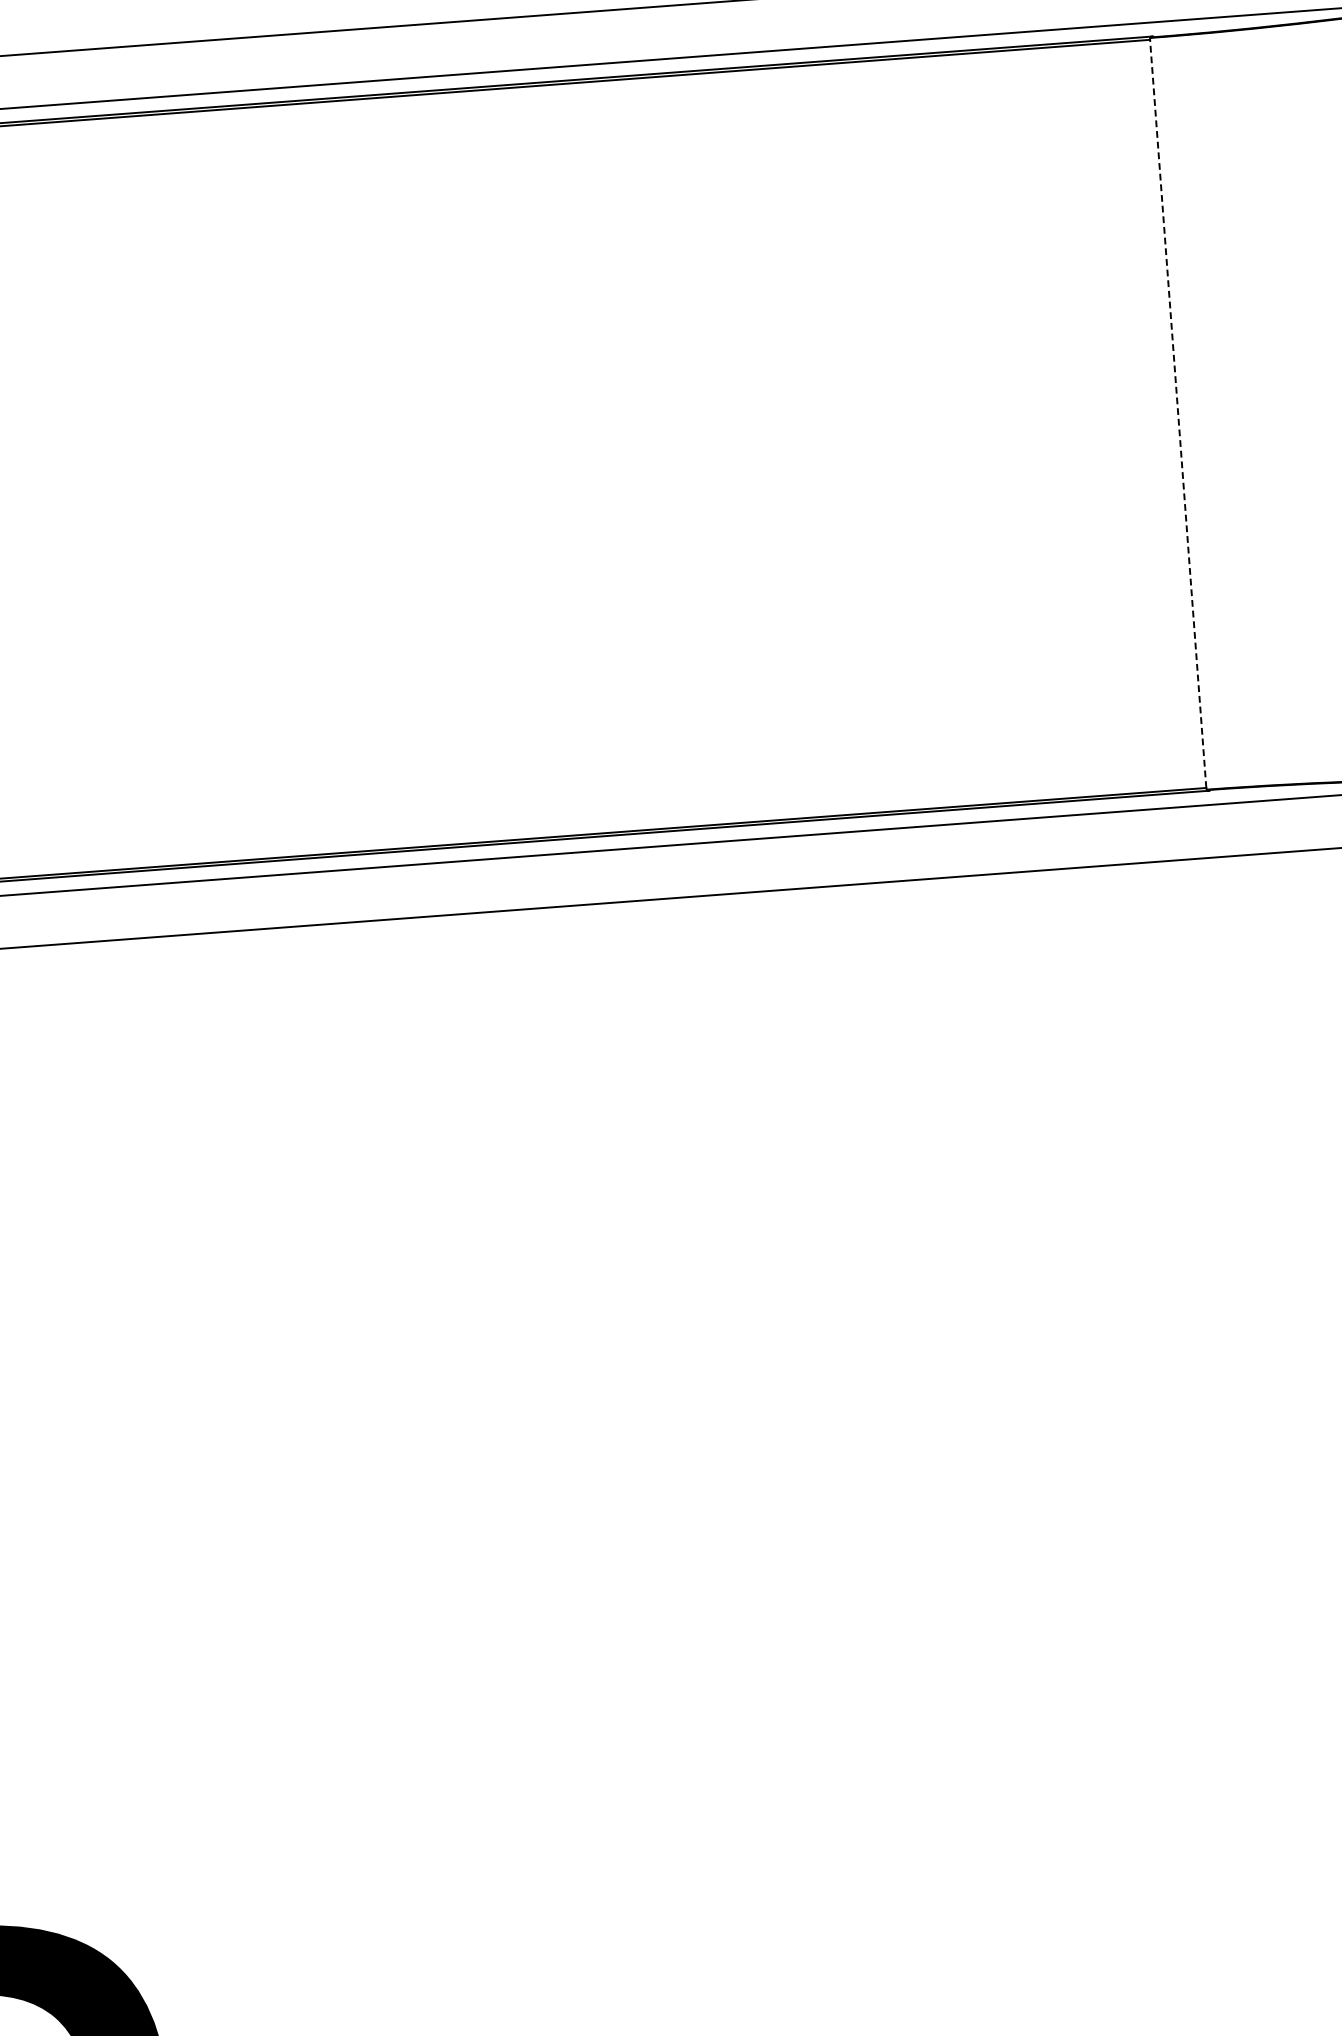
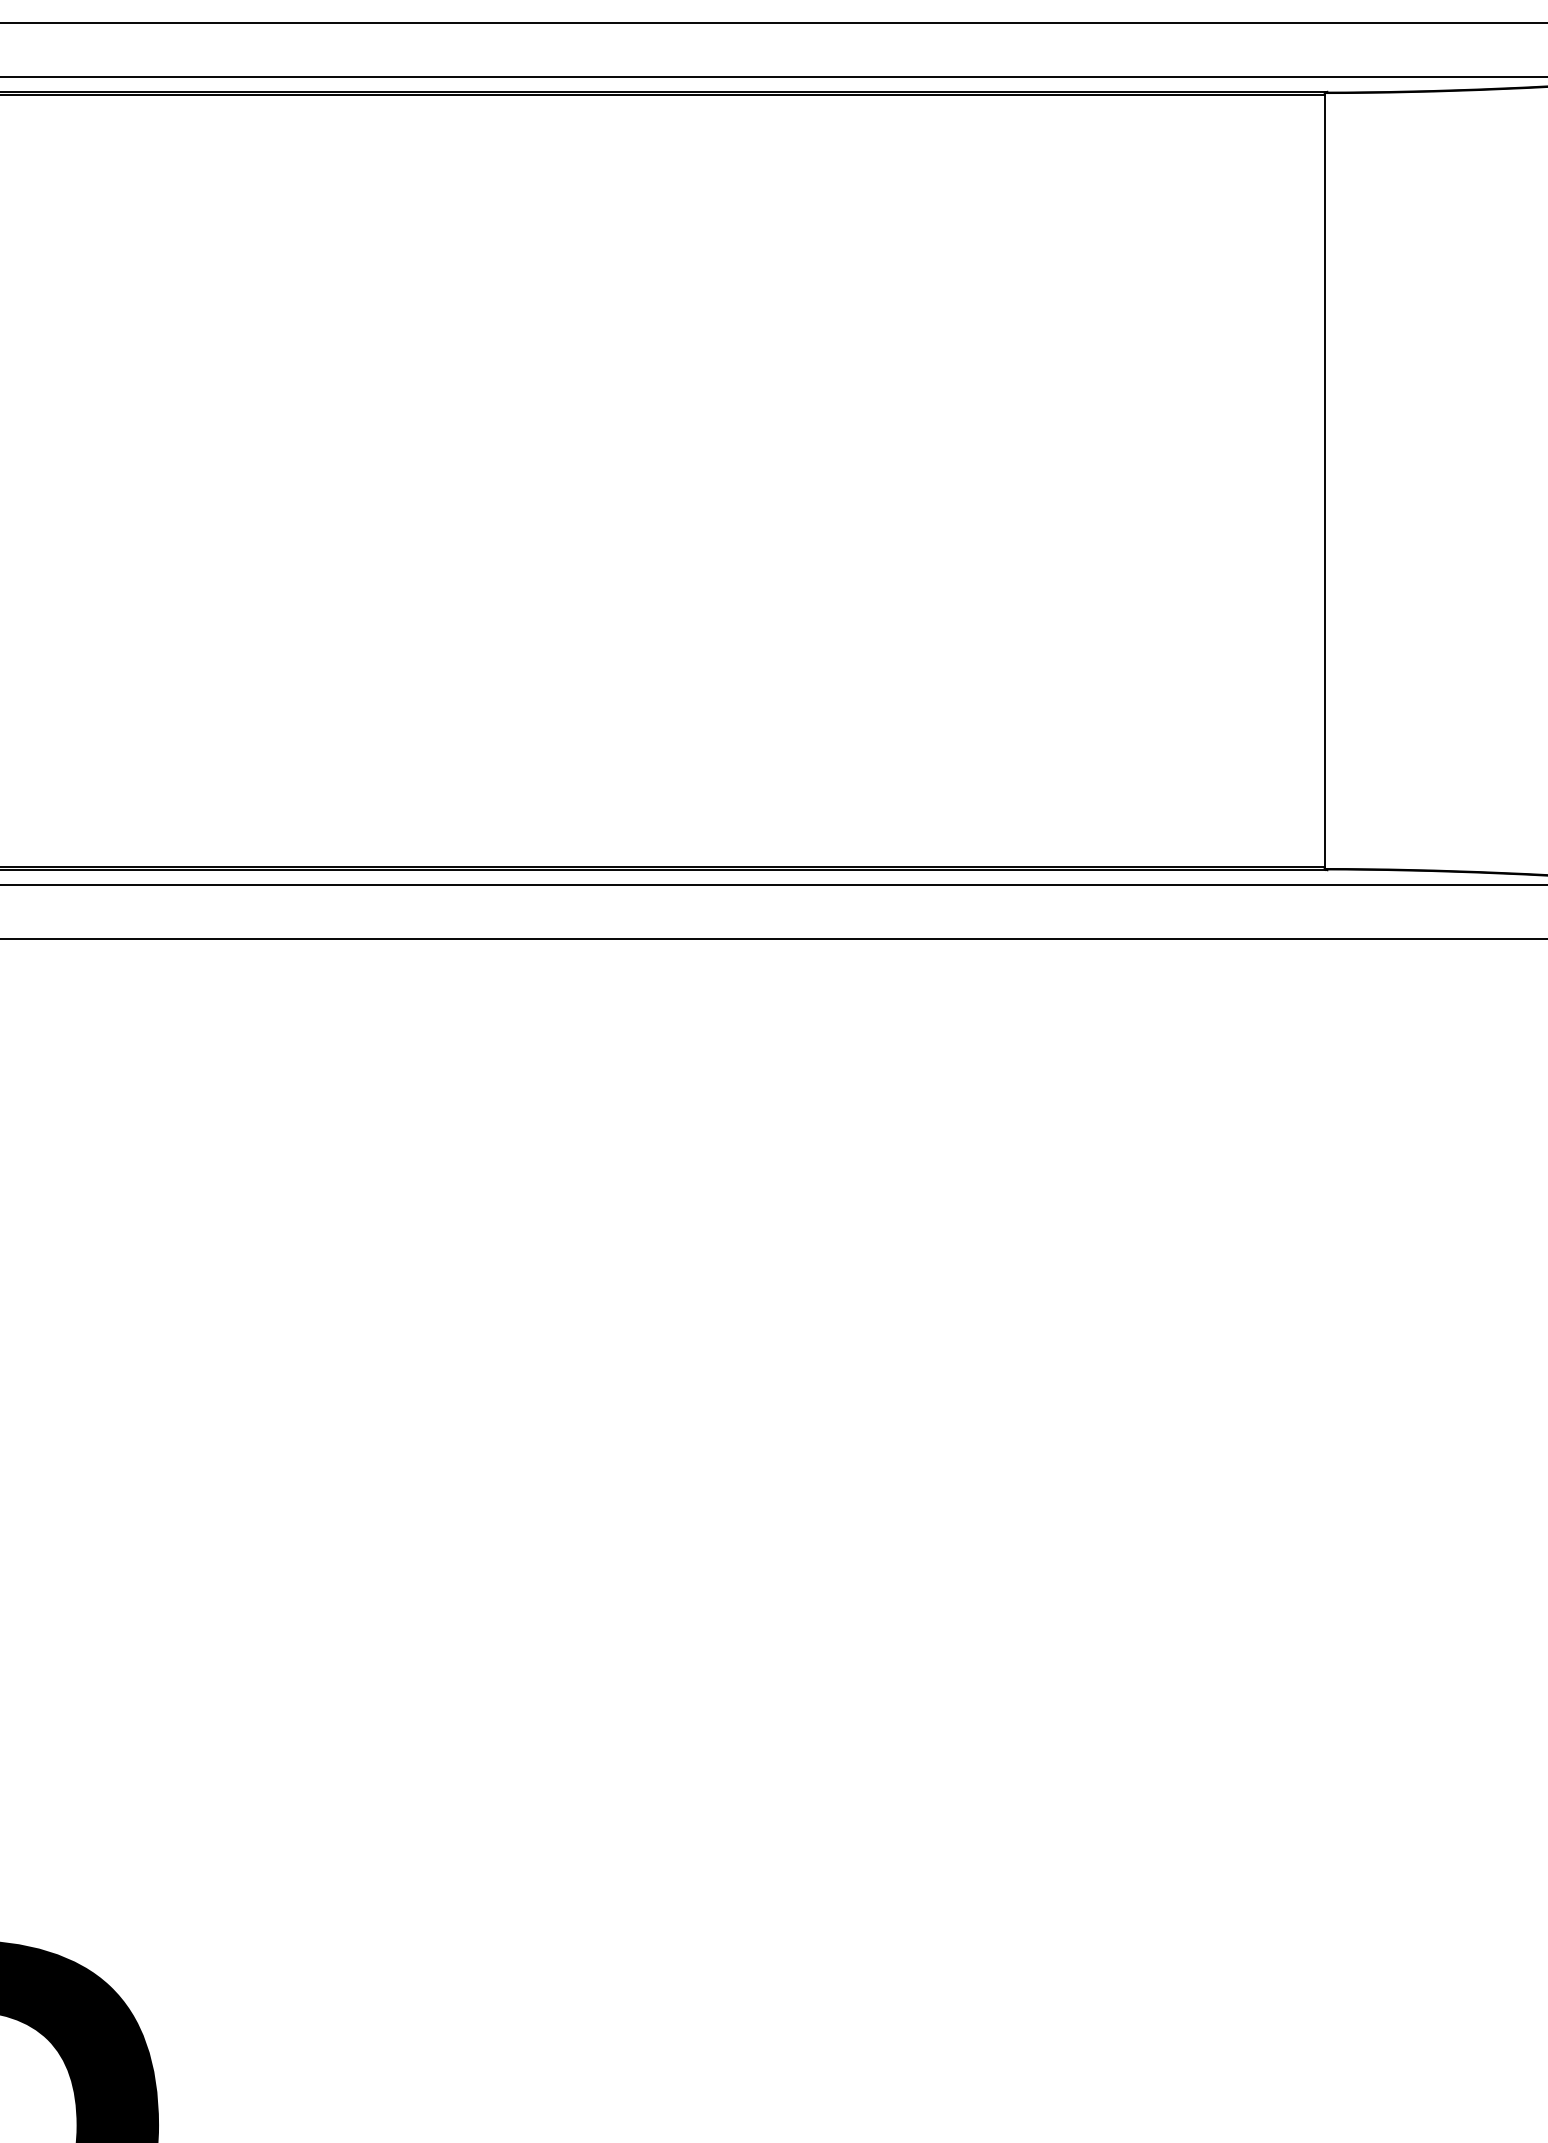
line: (1178, 413) -> (1324, 480), dashed -> solid

